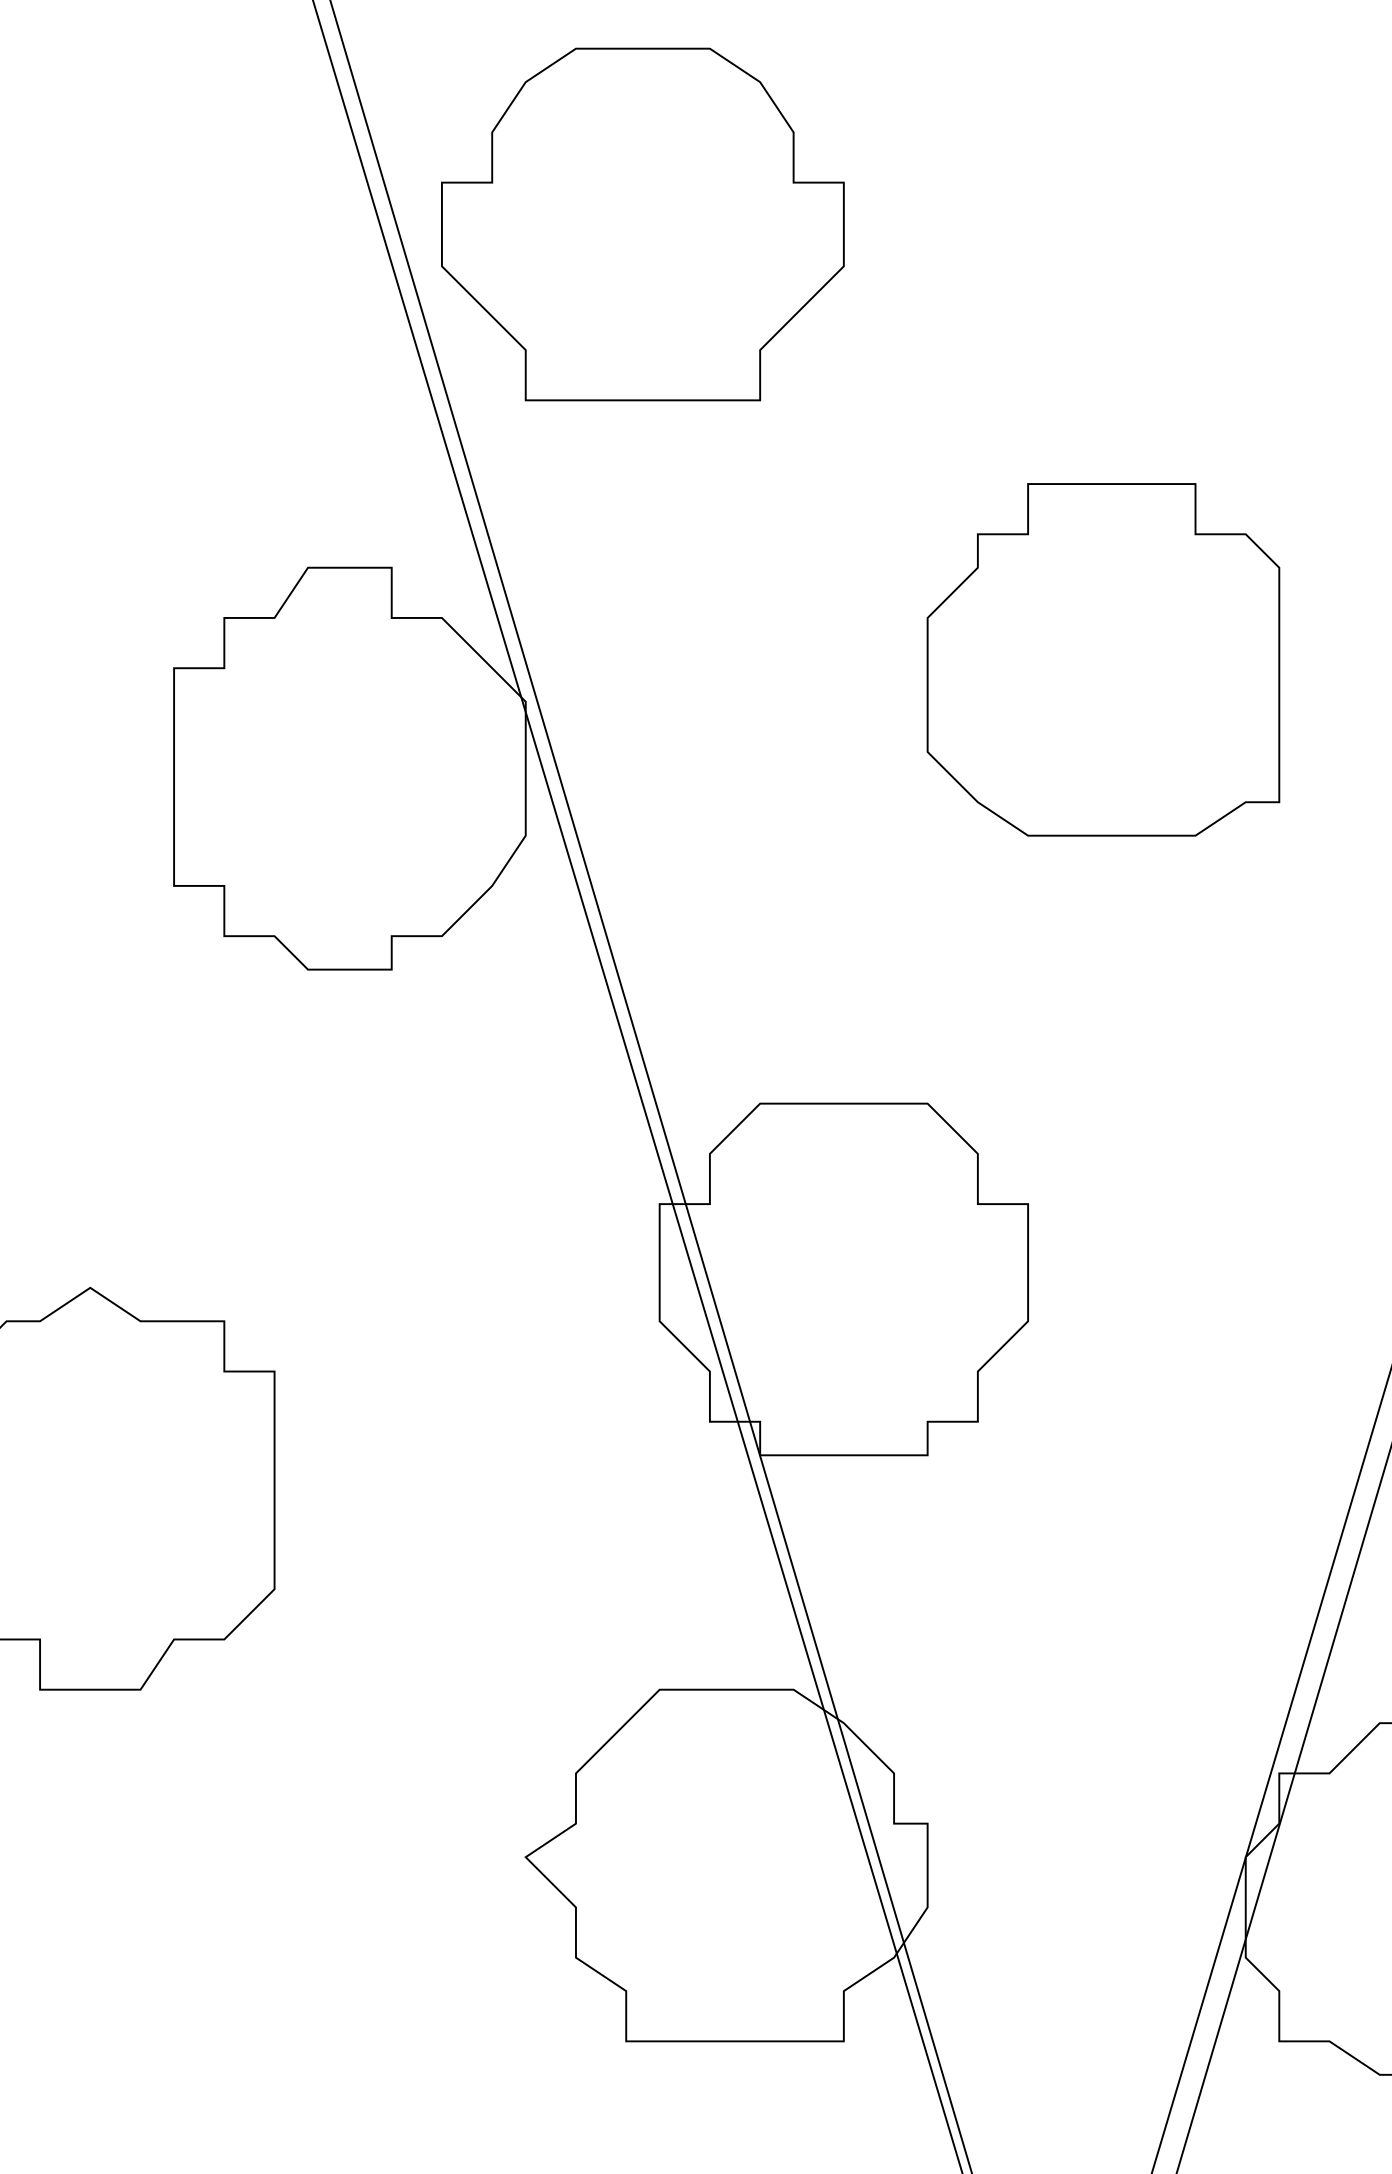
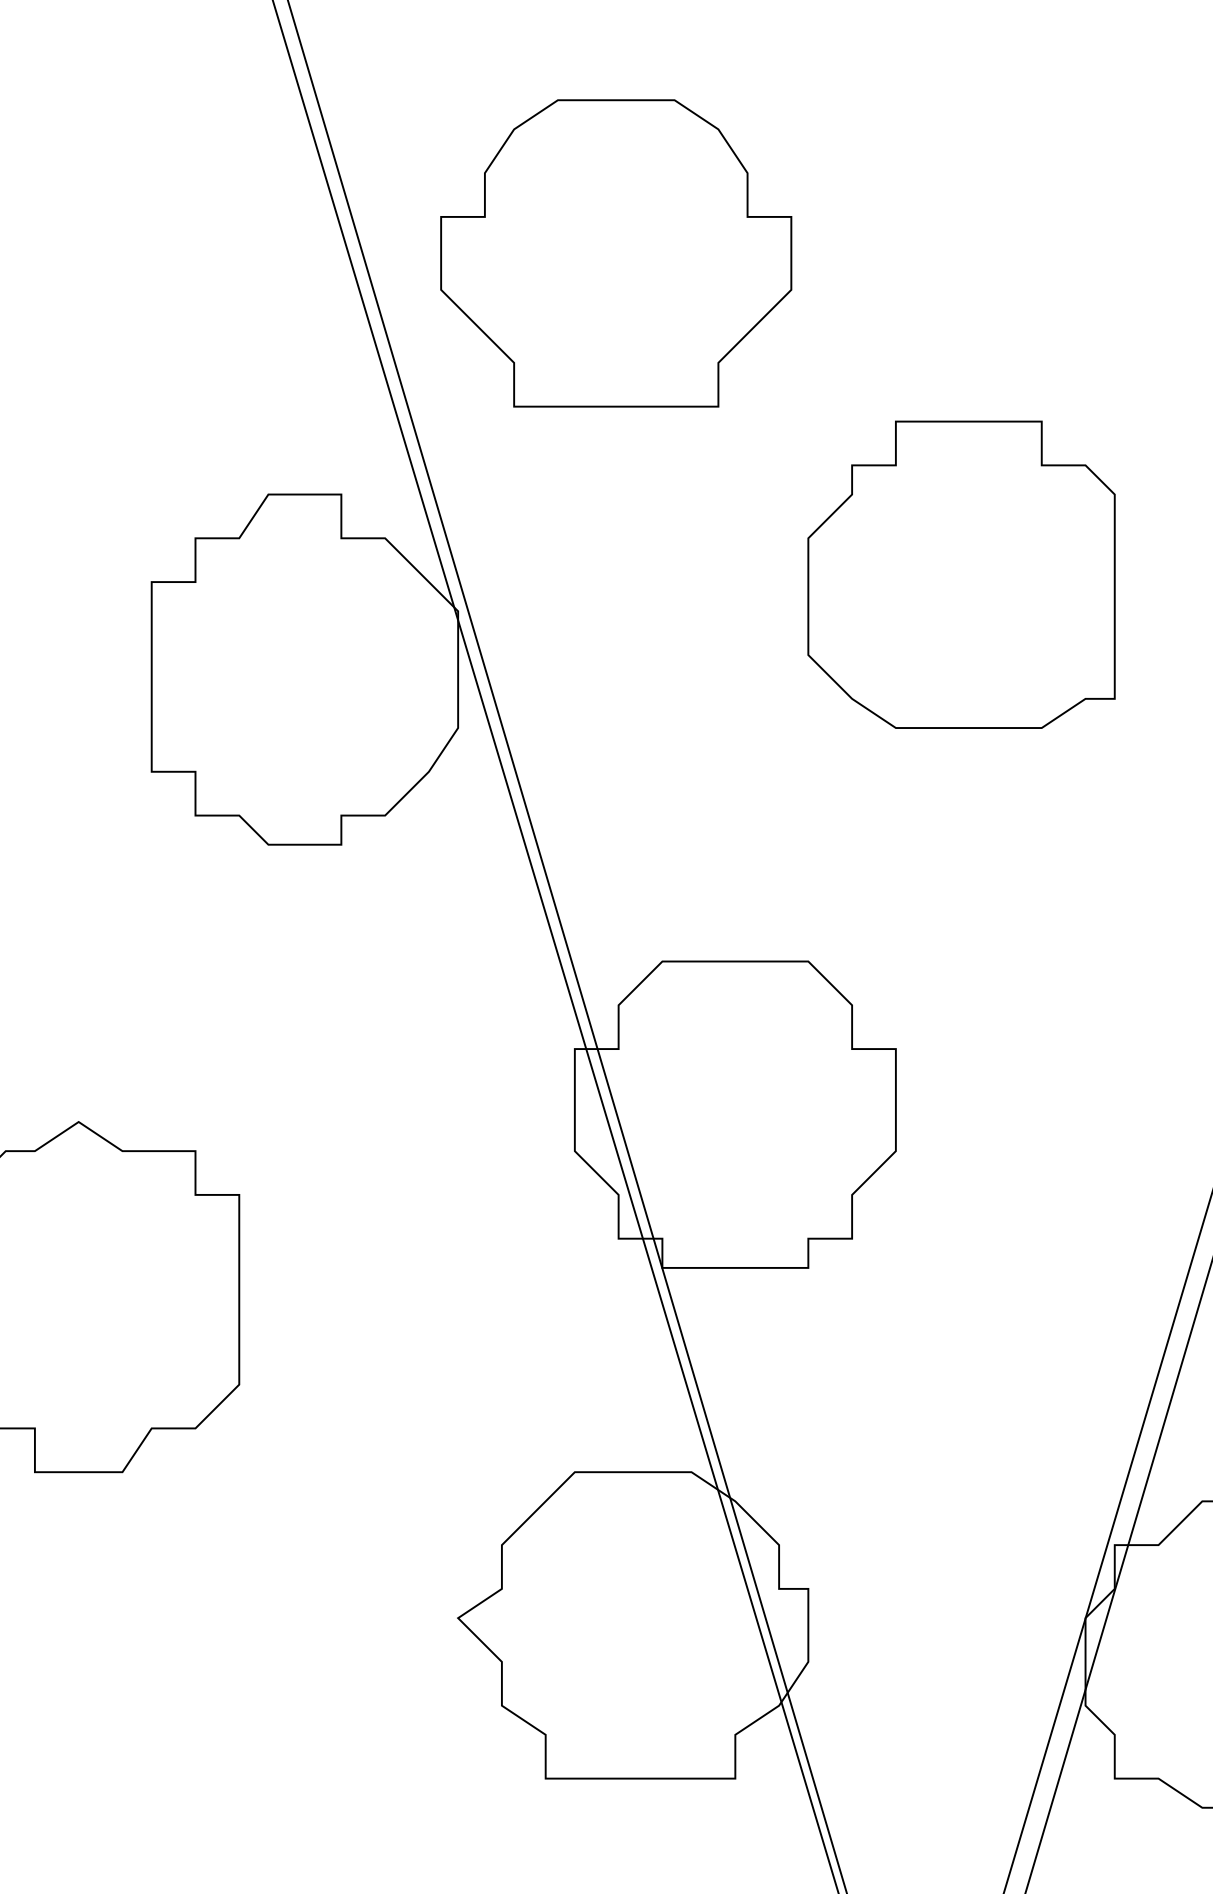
part: (643, 224) -> (616, 253), moved

